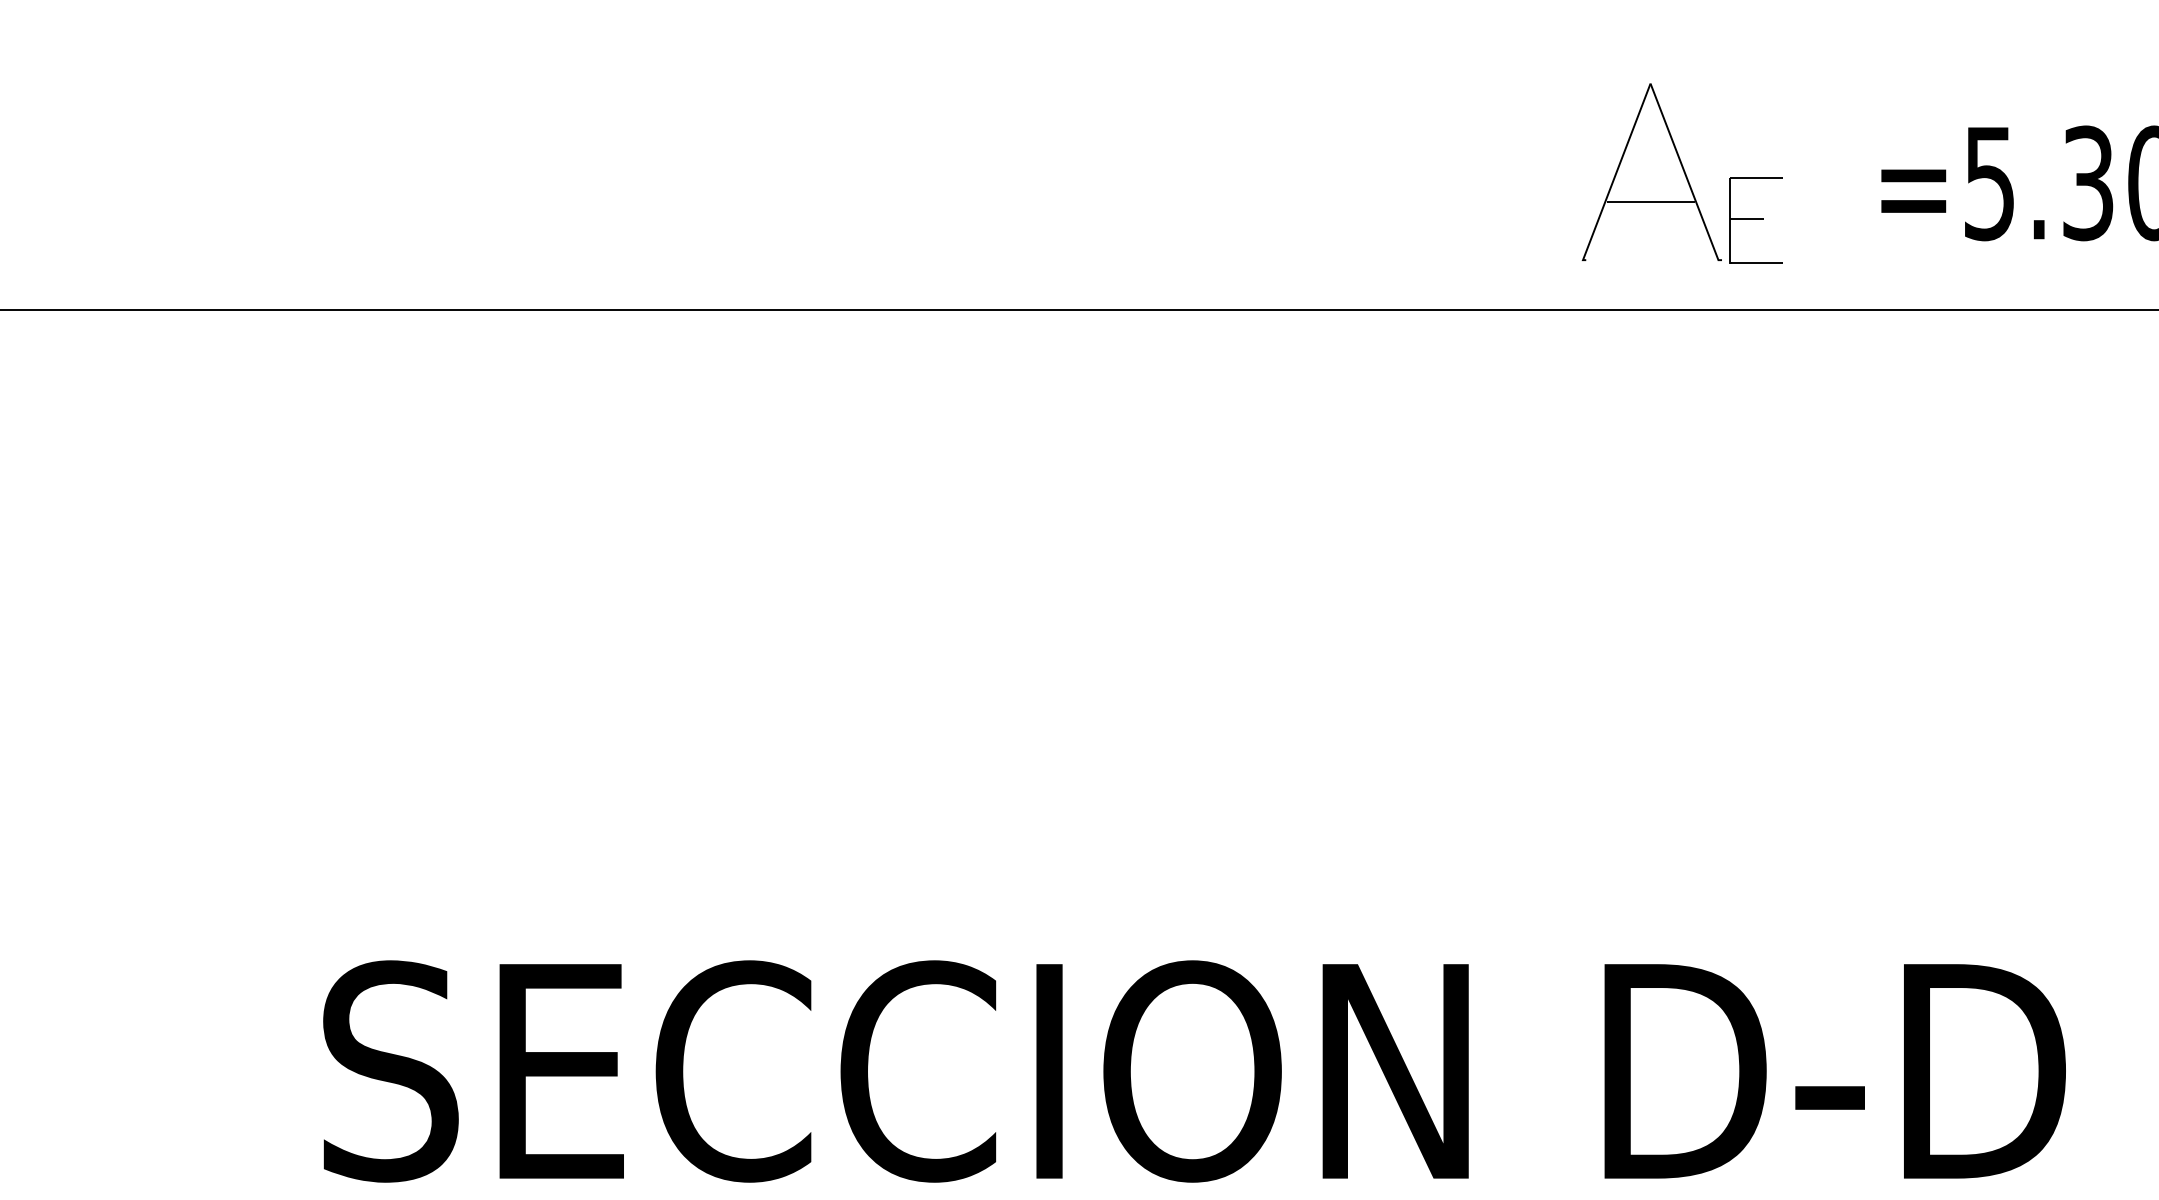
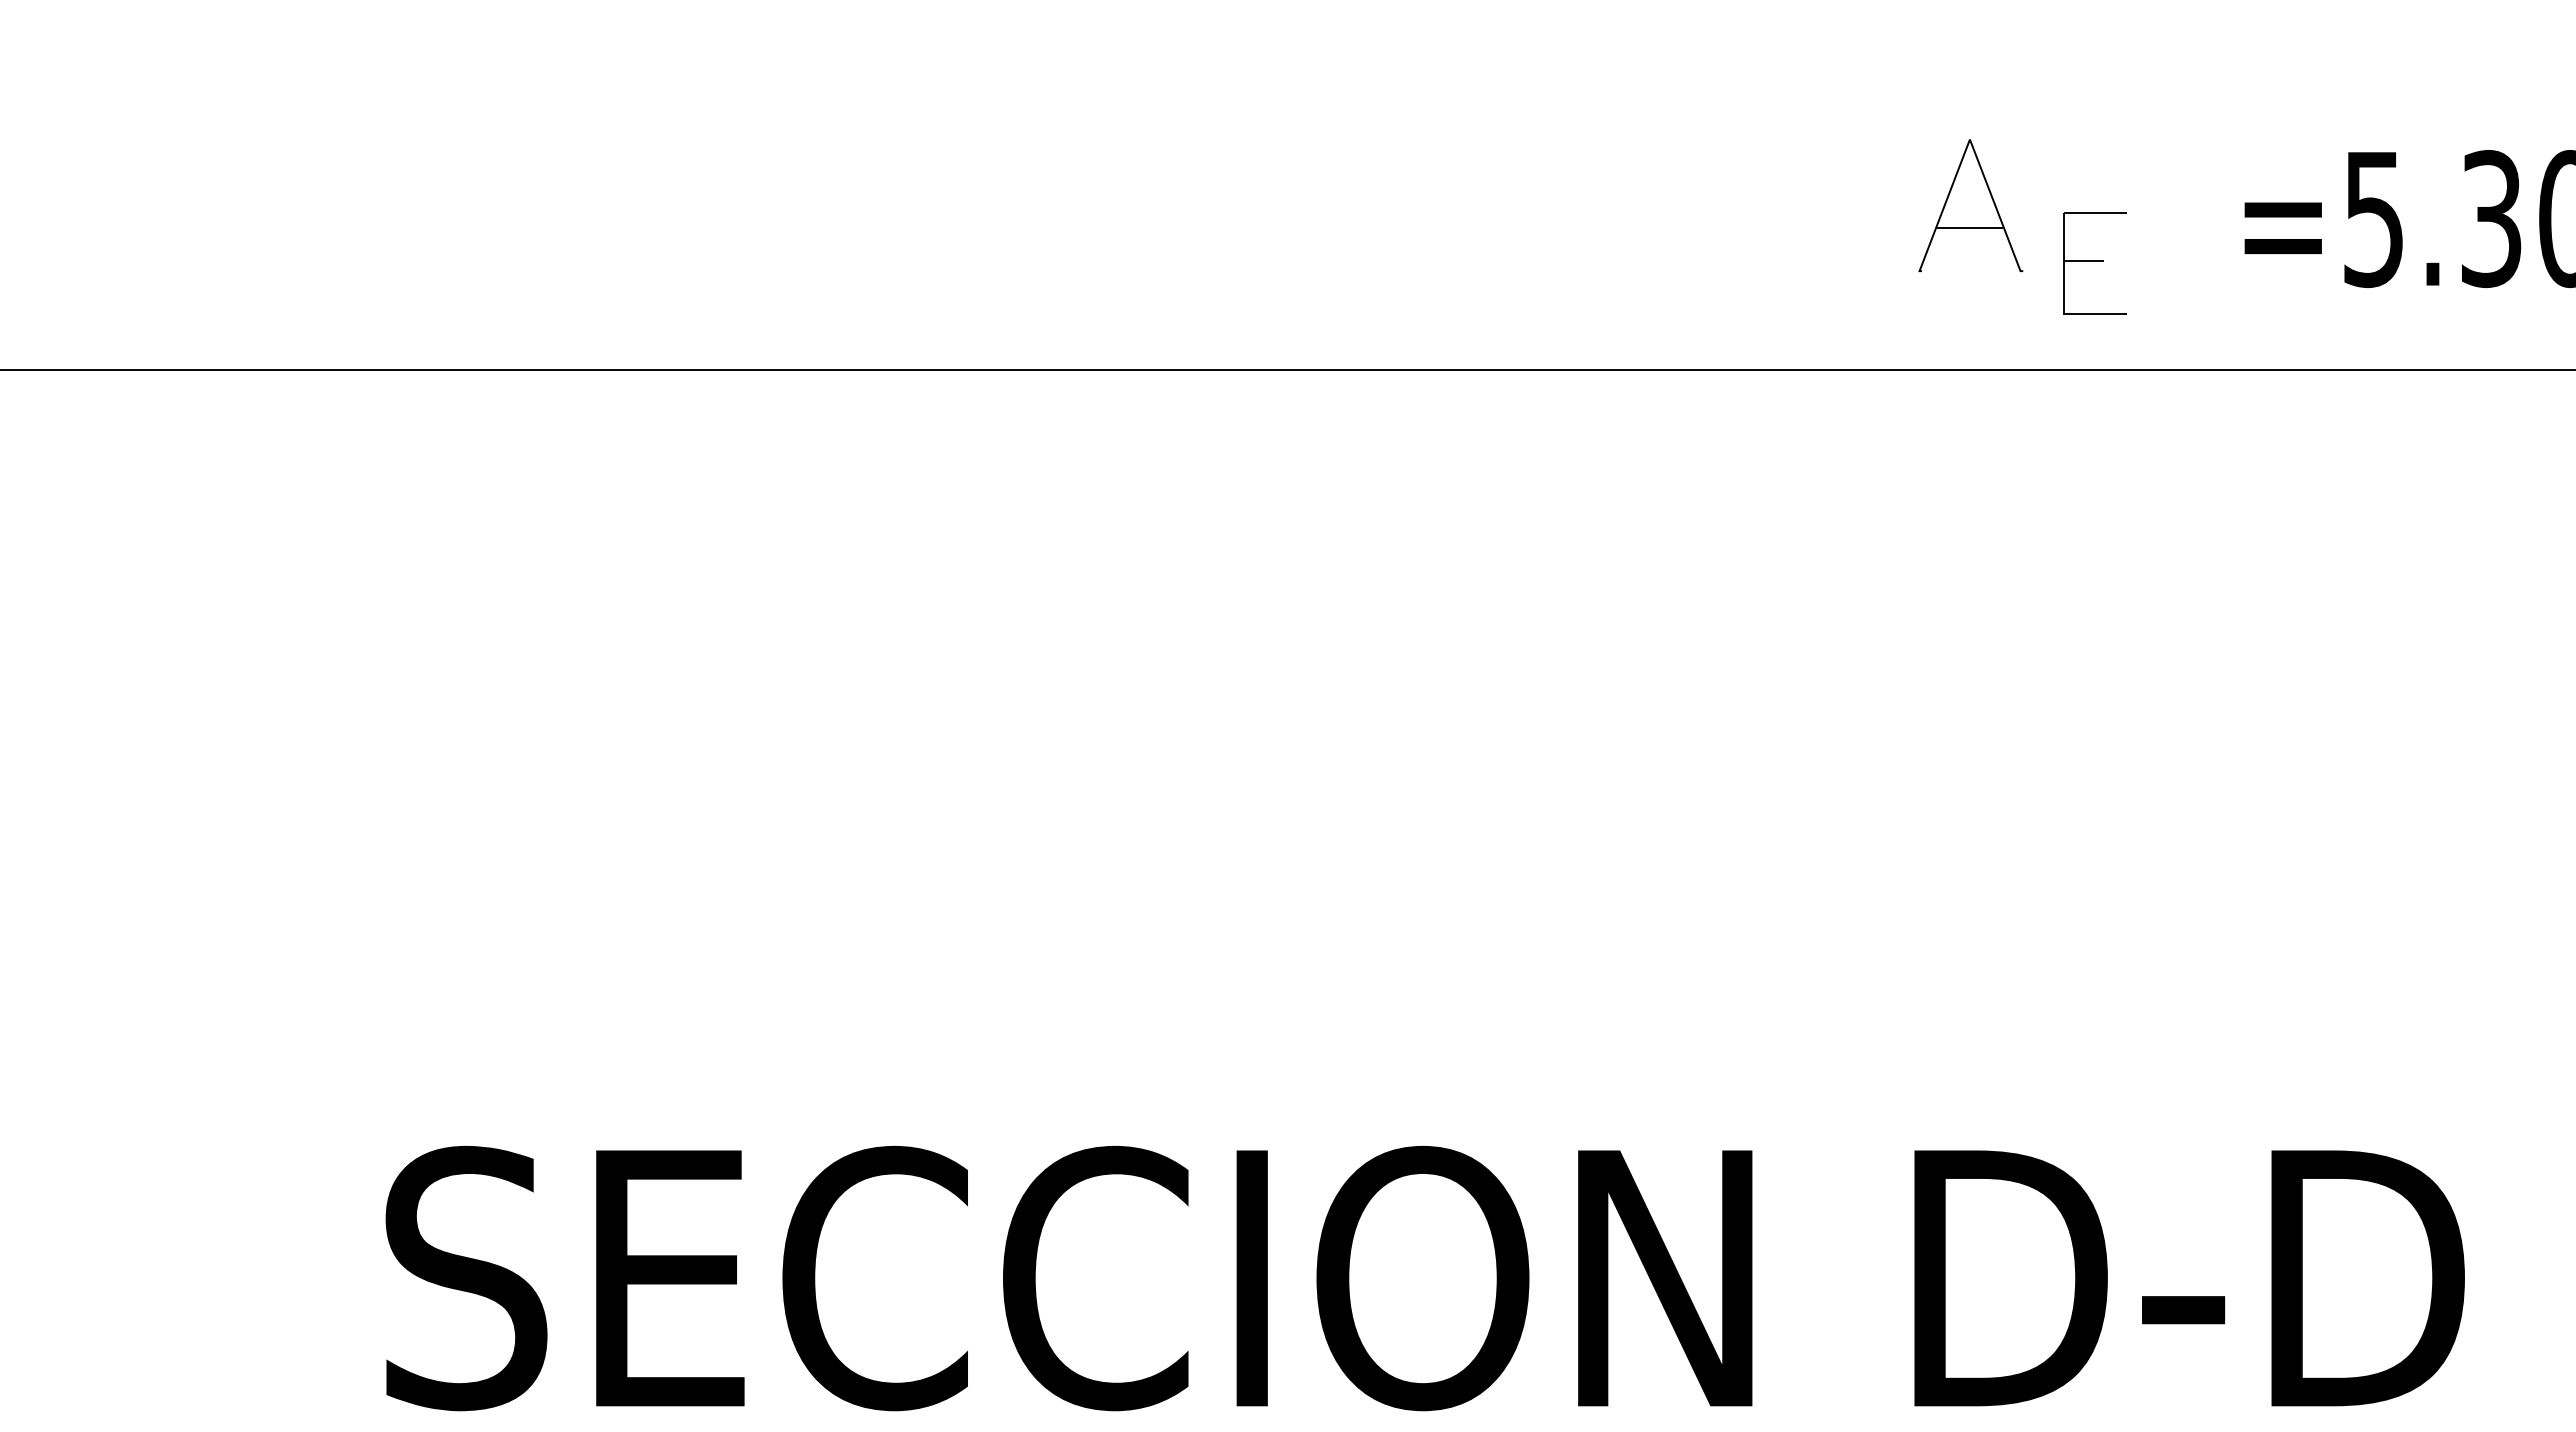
part: (1651, 172) -> (1970, 205), size x0.62

